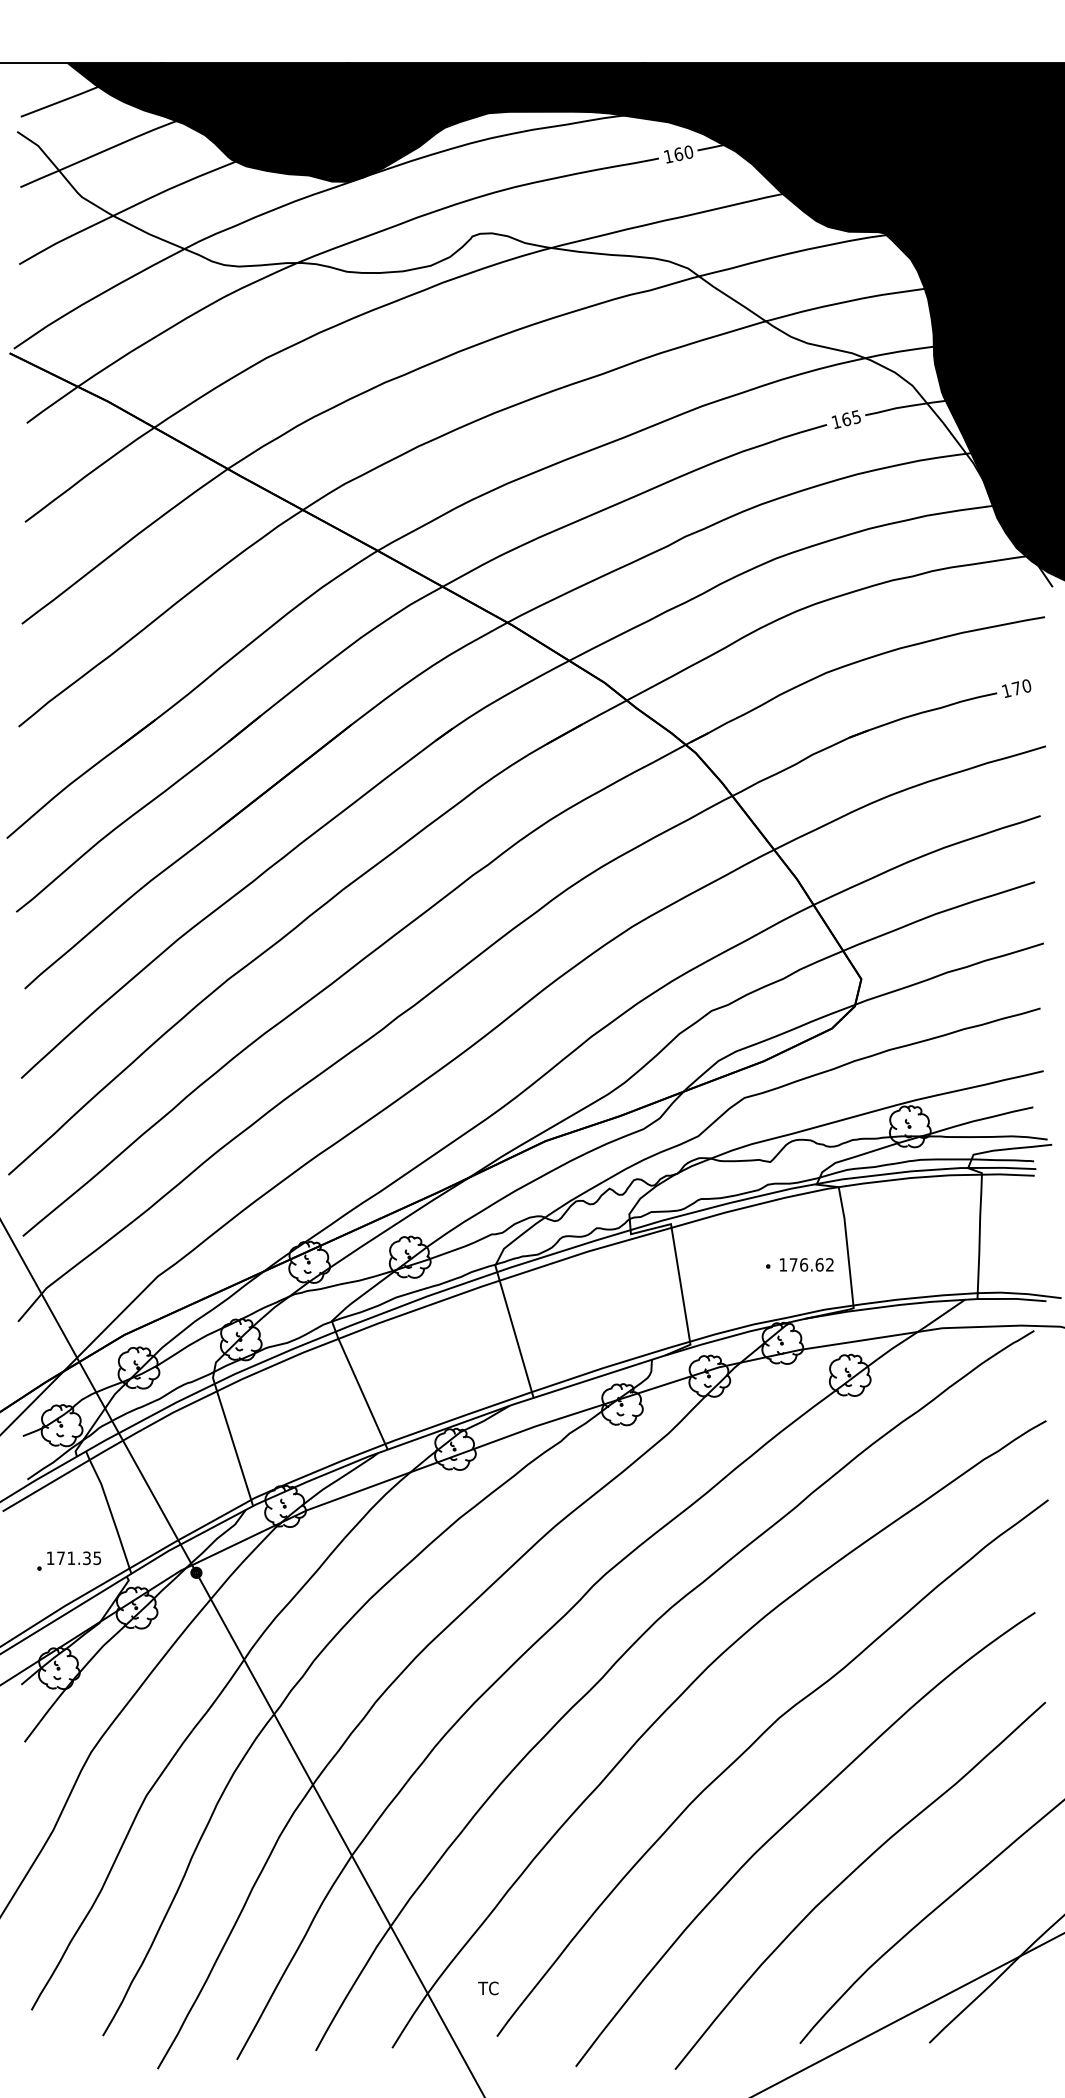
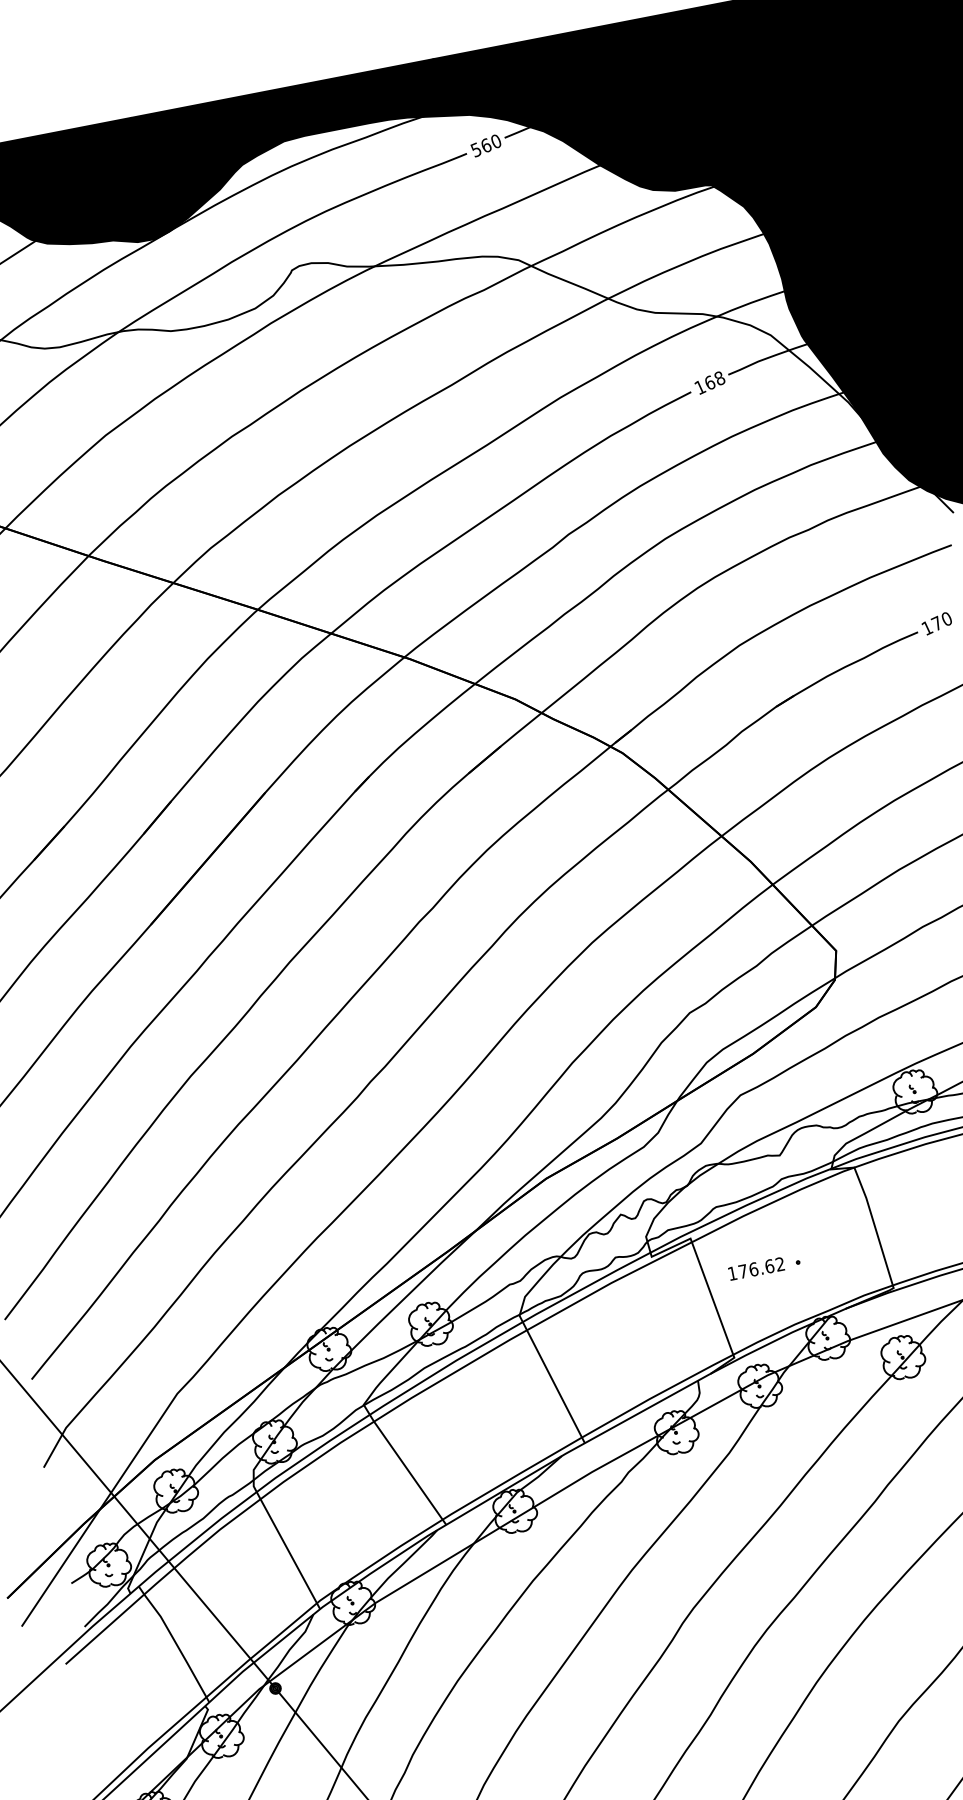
text: (668, 156) -> (476, 149), 160 -> 560
text: (856, 417) -> (719, 378), 165 -> 168
text: (806, 1264) -> (756, 1268), moved
part: (69, 1560) -> (143, 1701), removed

